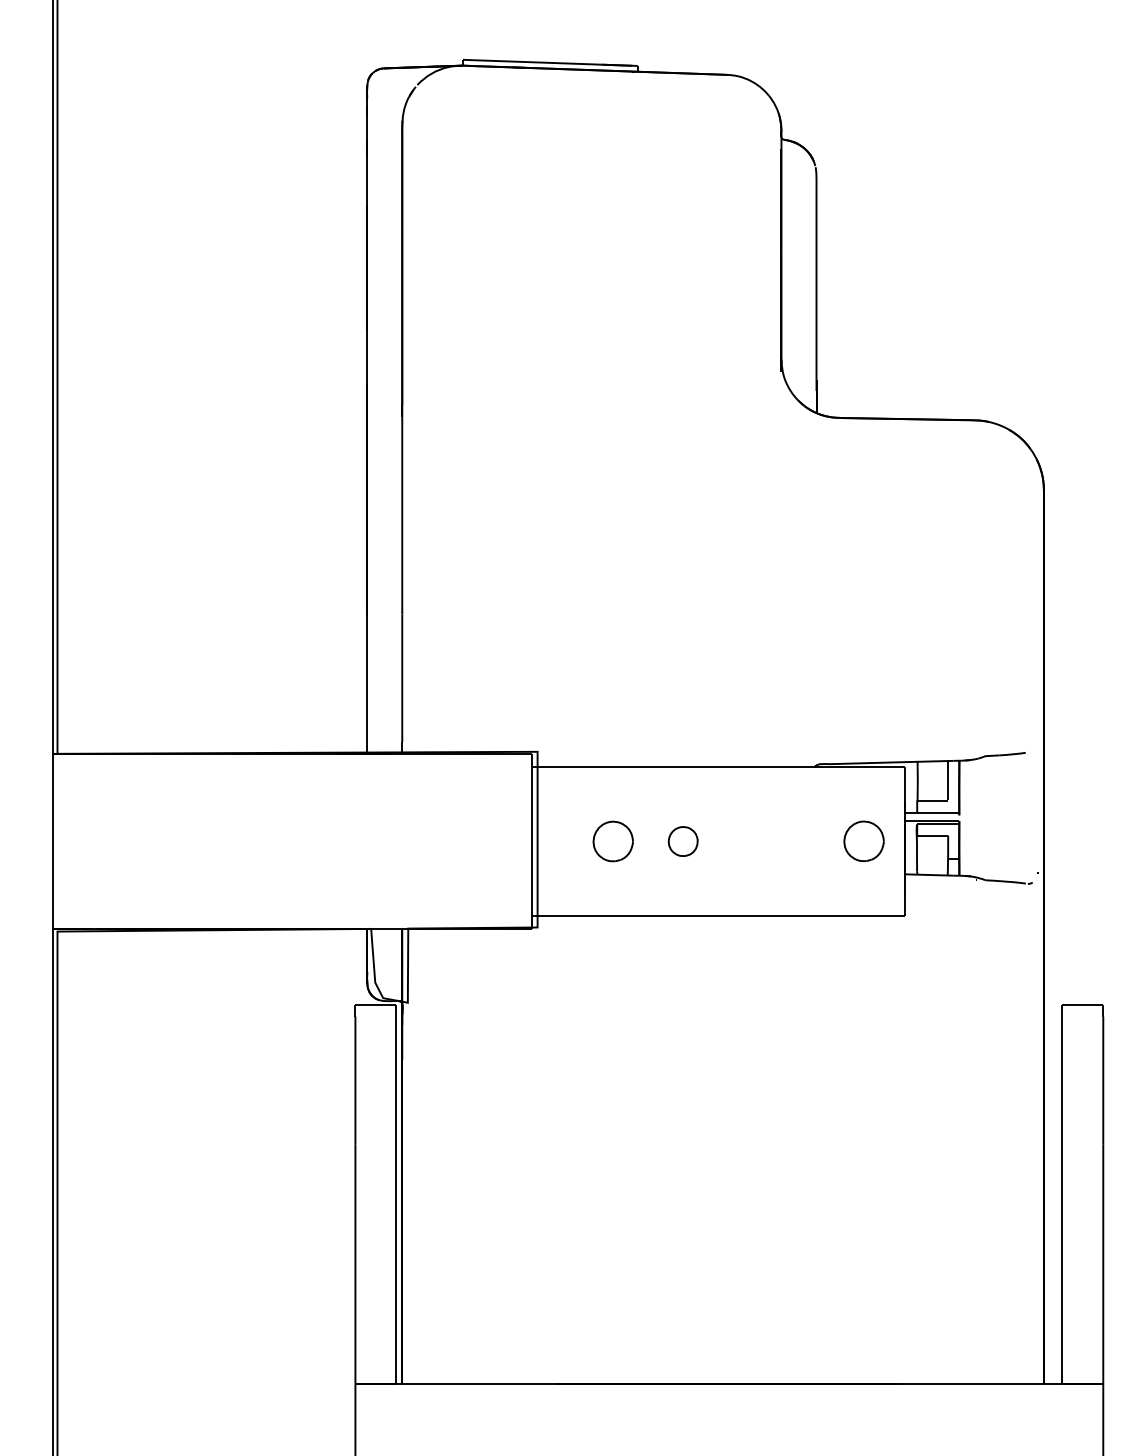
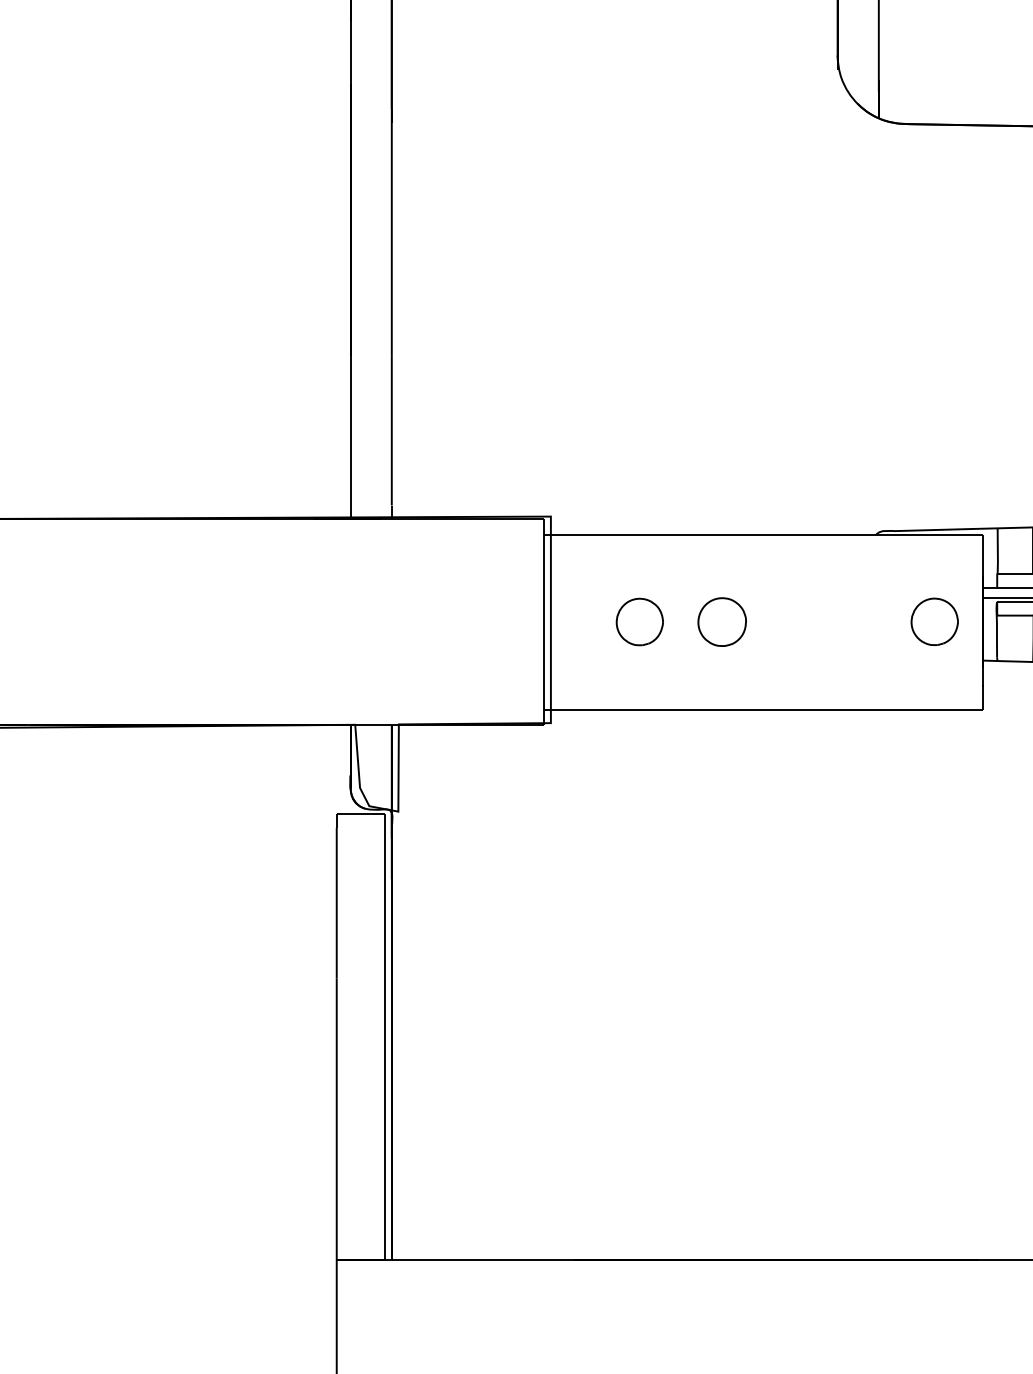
part: (682, 841) -> (721, 622), size x1.4

